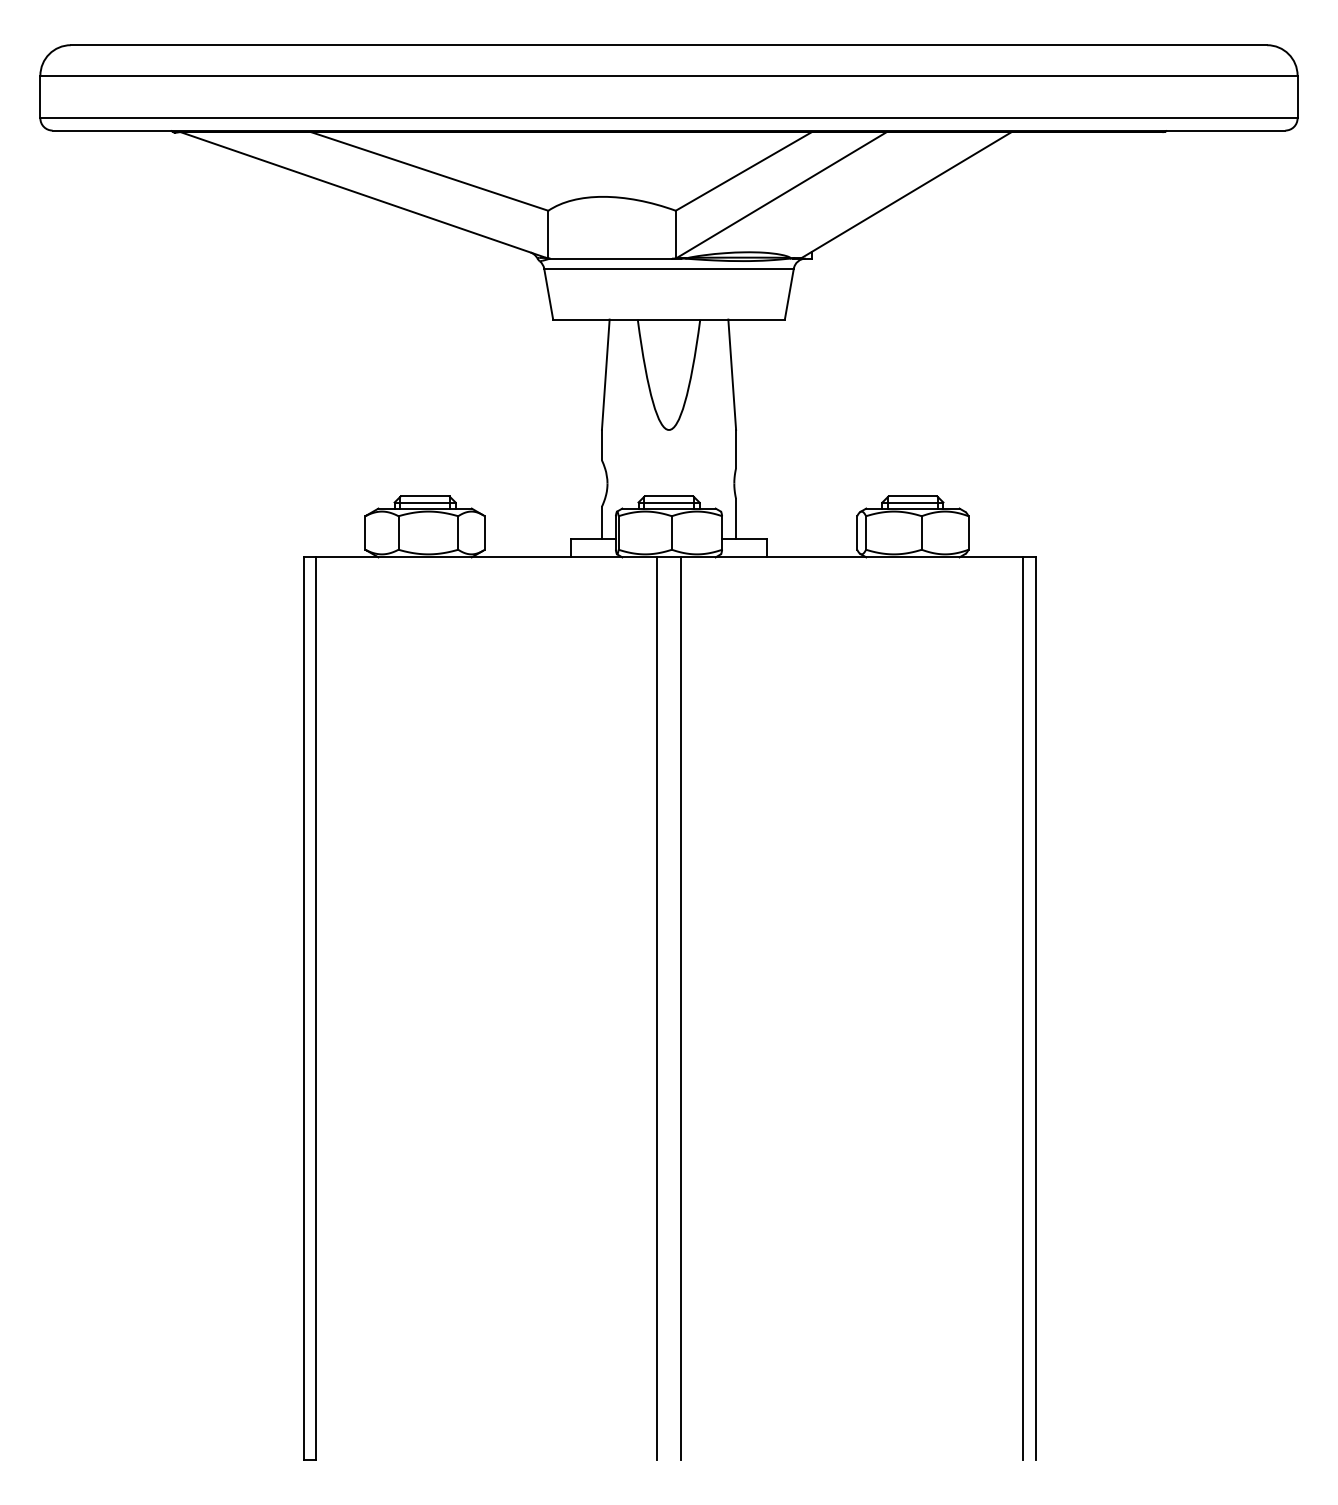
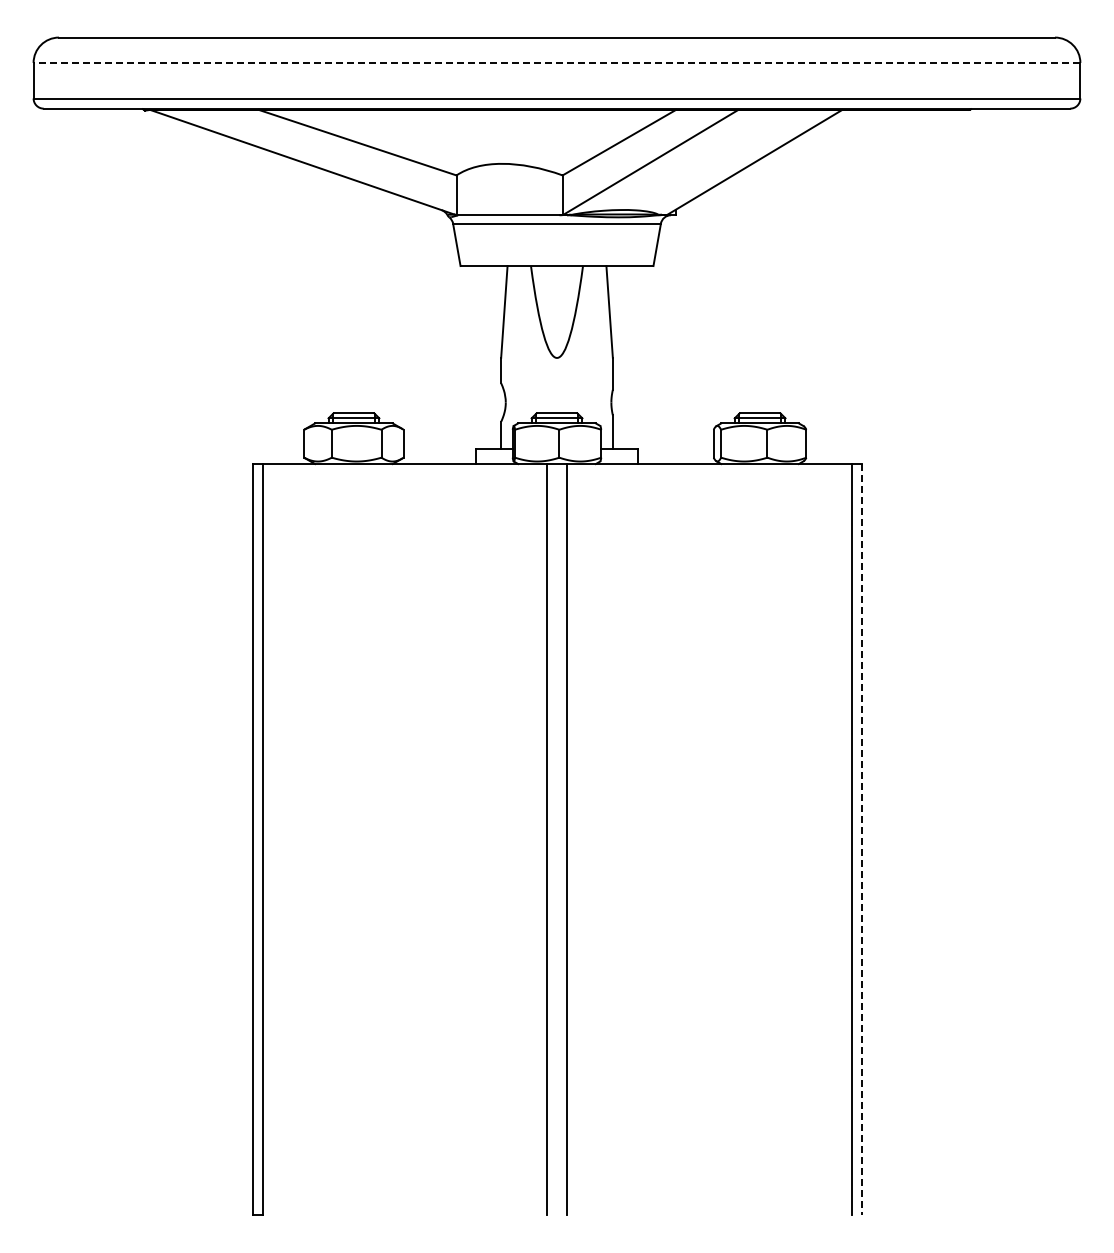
line: (668, 75) -> (556, 62), solid -> dashed
line: (1035, 1008) -> (862, 839), solid -> dashed

